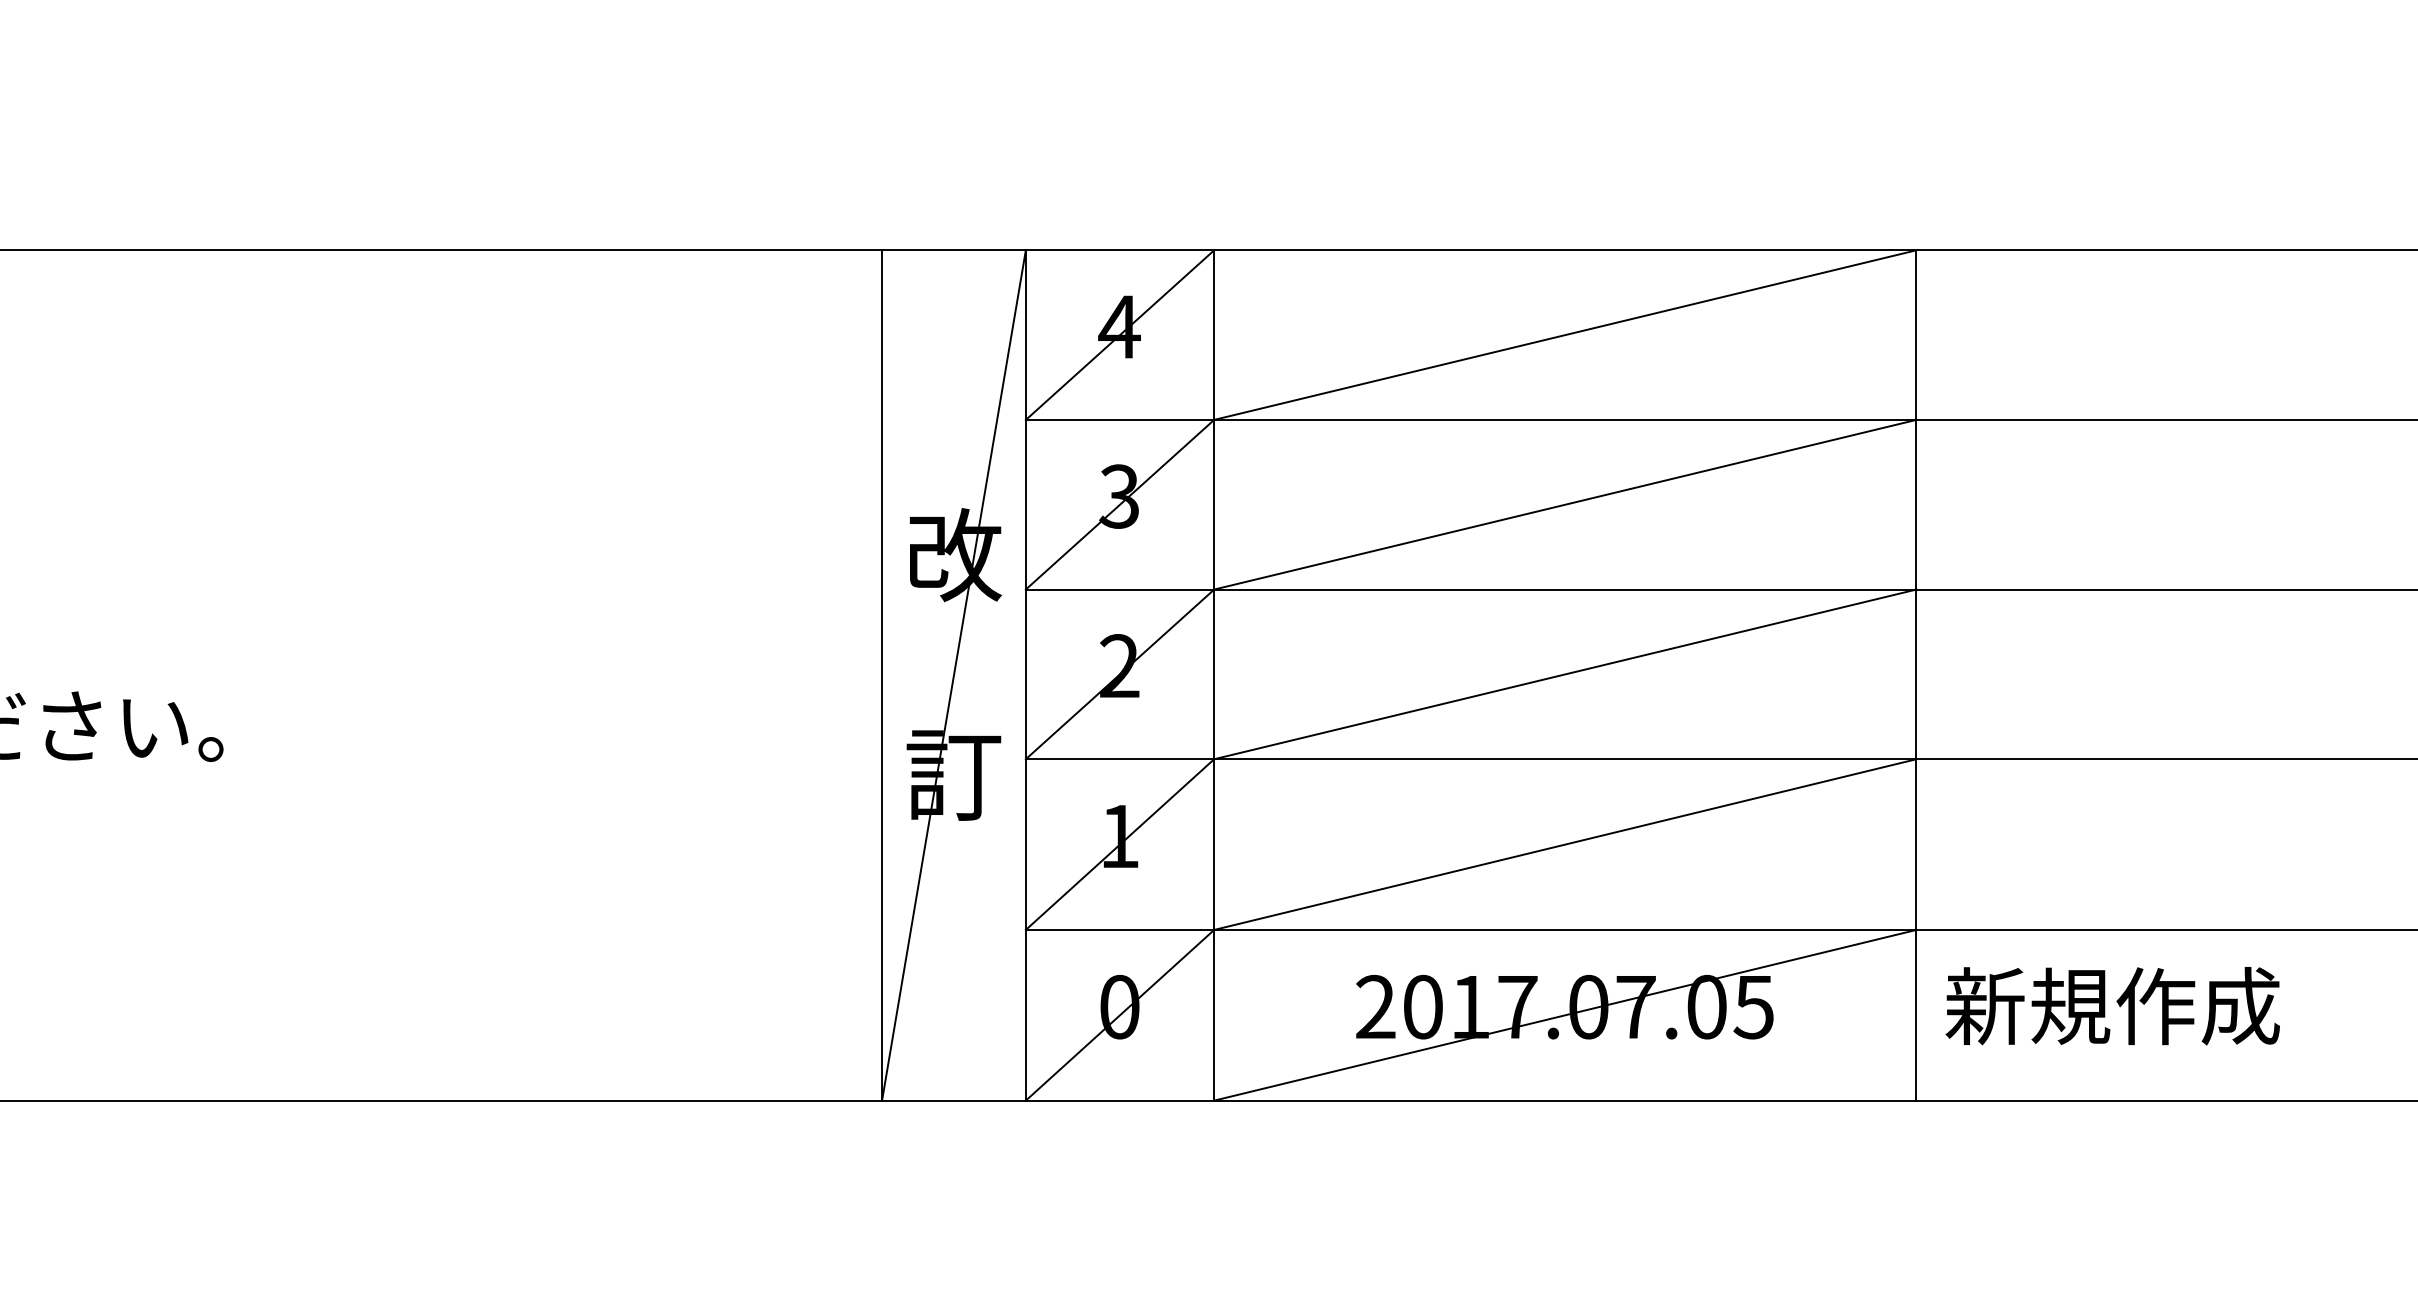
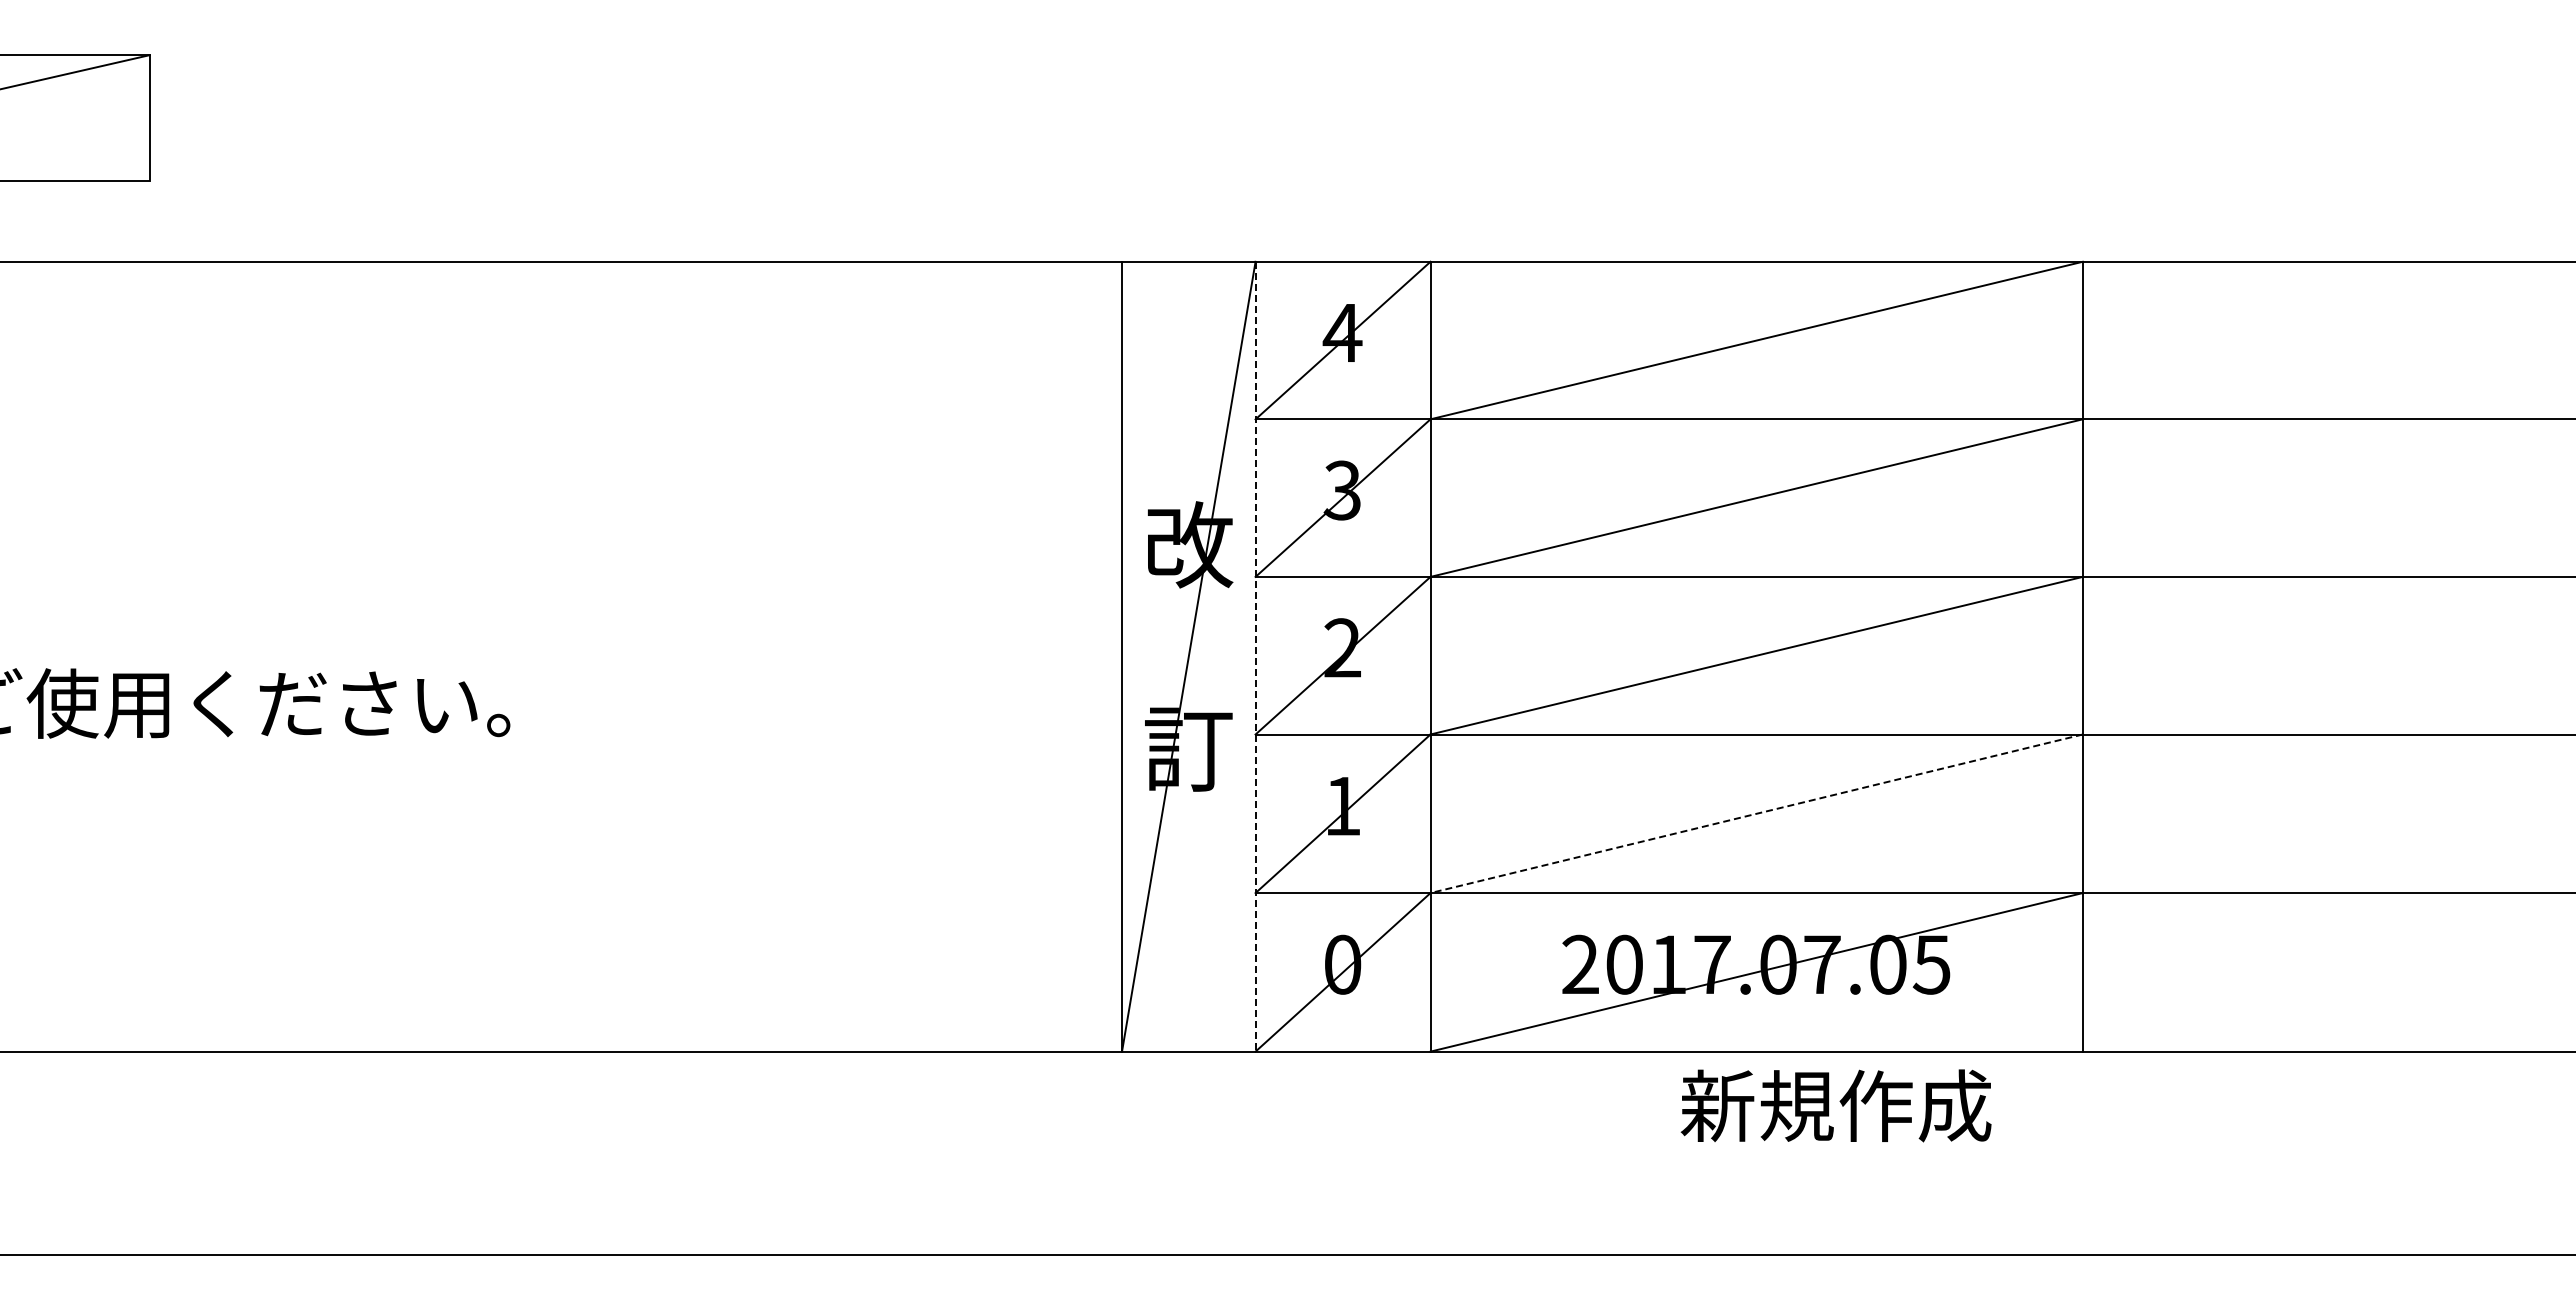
line: (1025, 675) -> (1255, 656), solid -> dashed
line: (1565, 844) -> (1756, 813), solid -> dashed
text: (2112, 1005) -> (1835, 1105), moved

